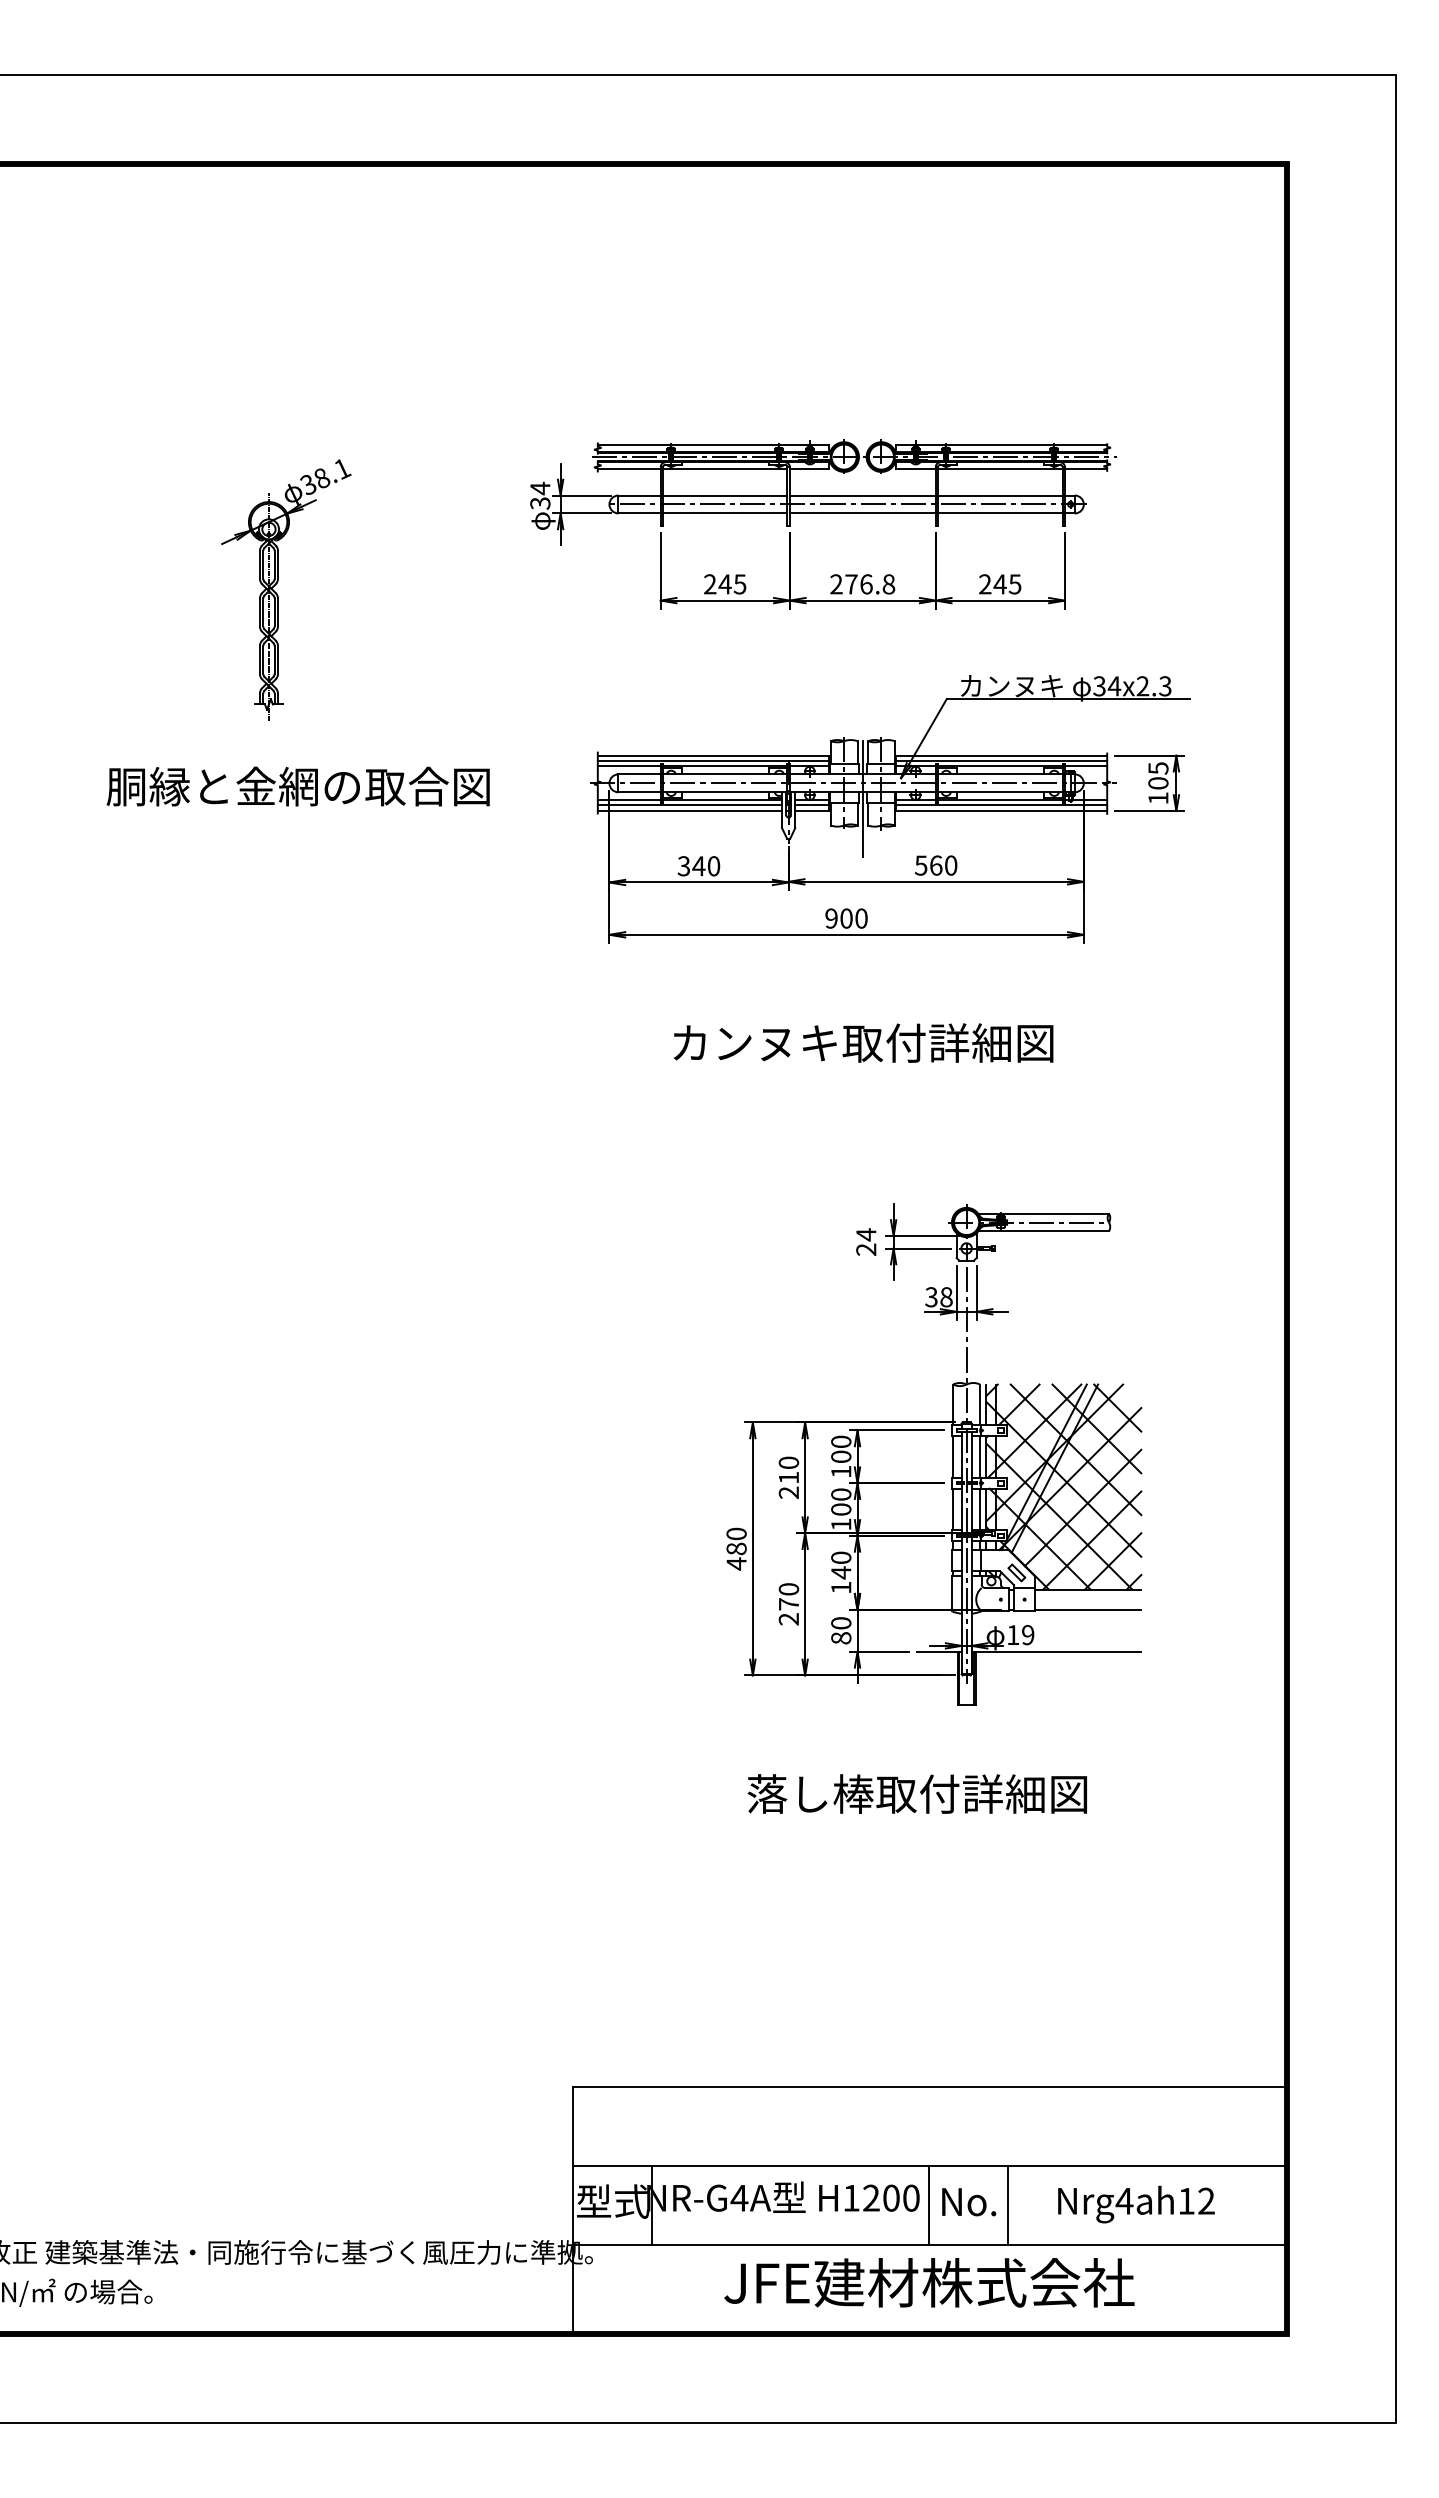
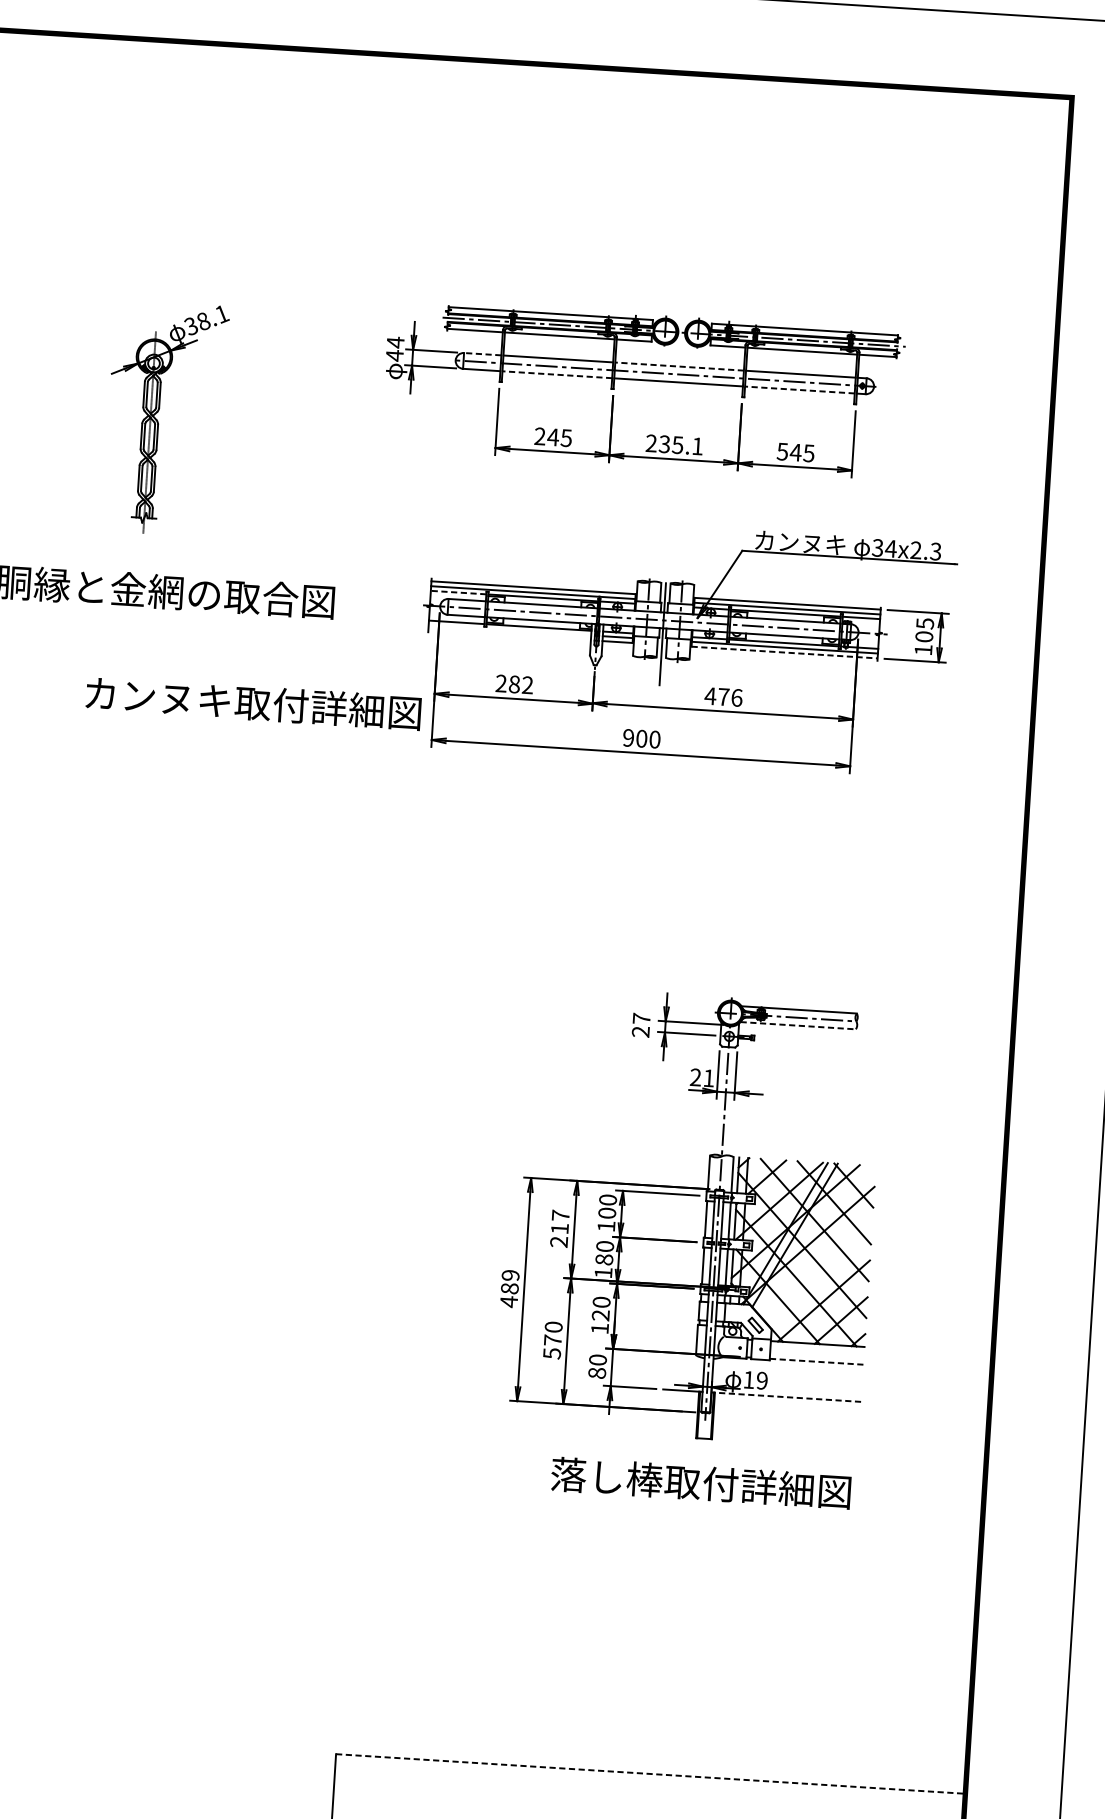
line: (639, 495) -> (482, 354), solid -> dashed
line: (862, 495) -> (679, 366), solid -> dashed
text: (540, 503) -> (394, 355), 34 -> 44
line: (724, 513) -> (556, 374), solid -> dashed
line: (999, 513) -> (799, 390), solid -> dashed
text: (870, 584) -> (681, 445), 276.8 -> 235.1
text: (985, 584) -> (782, 451), 245 -> 545
line: (628, 766) -> (457, 592), solid -> dashed
line: (689, 805) -> (509, 630), removed
line: (689, 811) -> (509, 635), removed
line: (1002, 811) -> (785, 653), solid -> dashed
text: (935, 865) -> (723, 696), 560 -> 476
text: (698, 866) -> (514, 684), 340 -> 282
text: (863, 1042) -> (253, 702), moved
line: (1044, 1231) -> (799, 1025), solid -> dashed
text: (866, 1234) -> (641, 1018), 24 -> 27
text: (938, 1297) -> (701, 1078), 38 -> 21
text: (788, 1462) -> (560, 1215), 210 -> 217
line: (1082, 1507) -> (817, 1271), removed
text: (841, 1509) -> (604, 1259), 100 -> 180
text: (736, 1533) -> (510, 1275), 480 -> 489
text: (841, 1572) -> (601, 1315), 140 -> 120
line: (1087, 1609) -> (815, 1361), solid -> dashed
text: (788, 1619) -> (551, 1353), 270 -> 570
line: (1056, 1651) -> (786, 1396), solid -> dashed
text: (916, 1793) -> (700, 1482), moved
line: (929, 2087) -> (650, 1774), solid -> dashed

